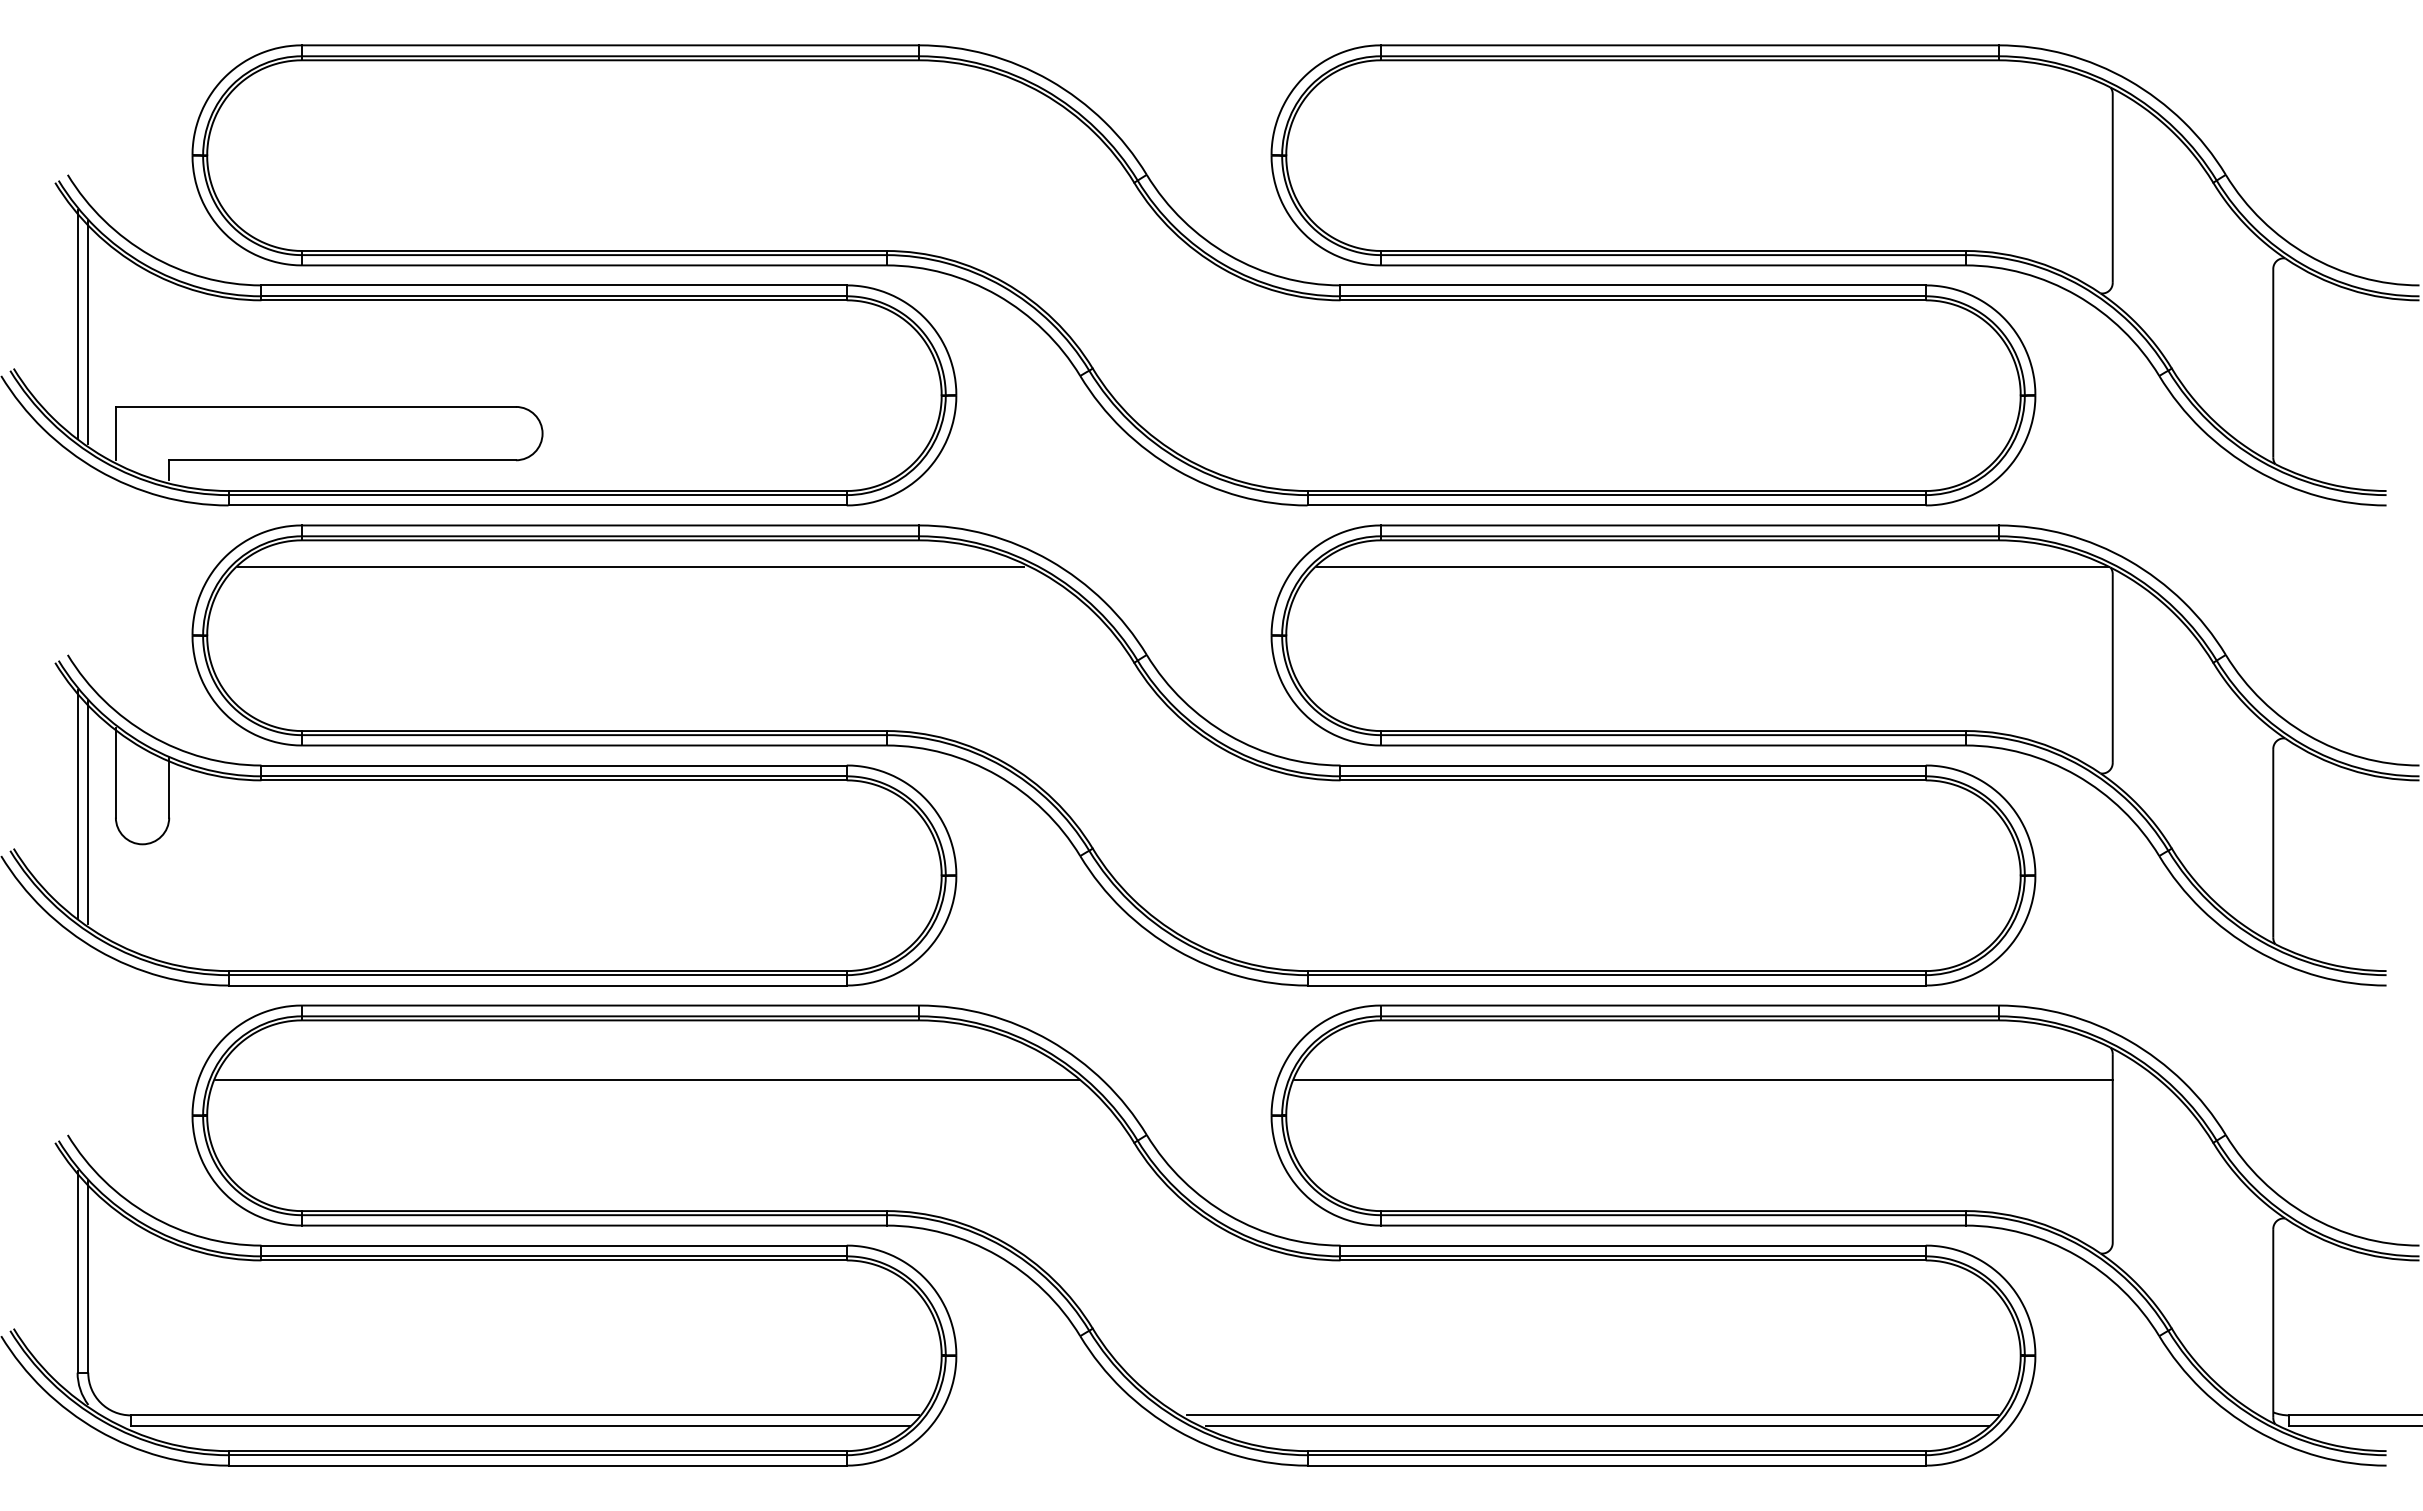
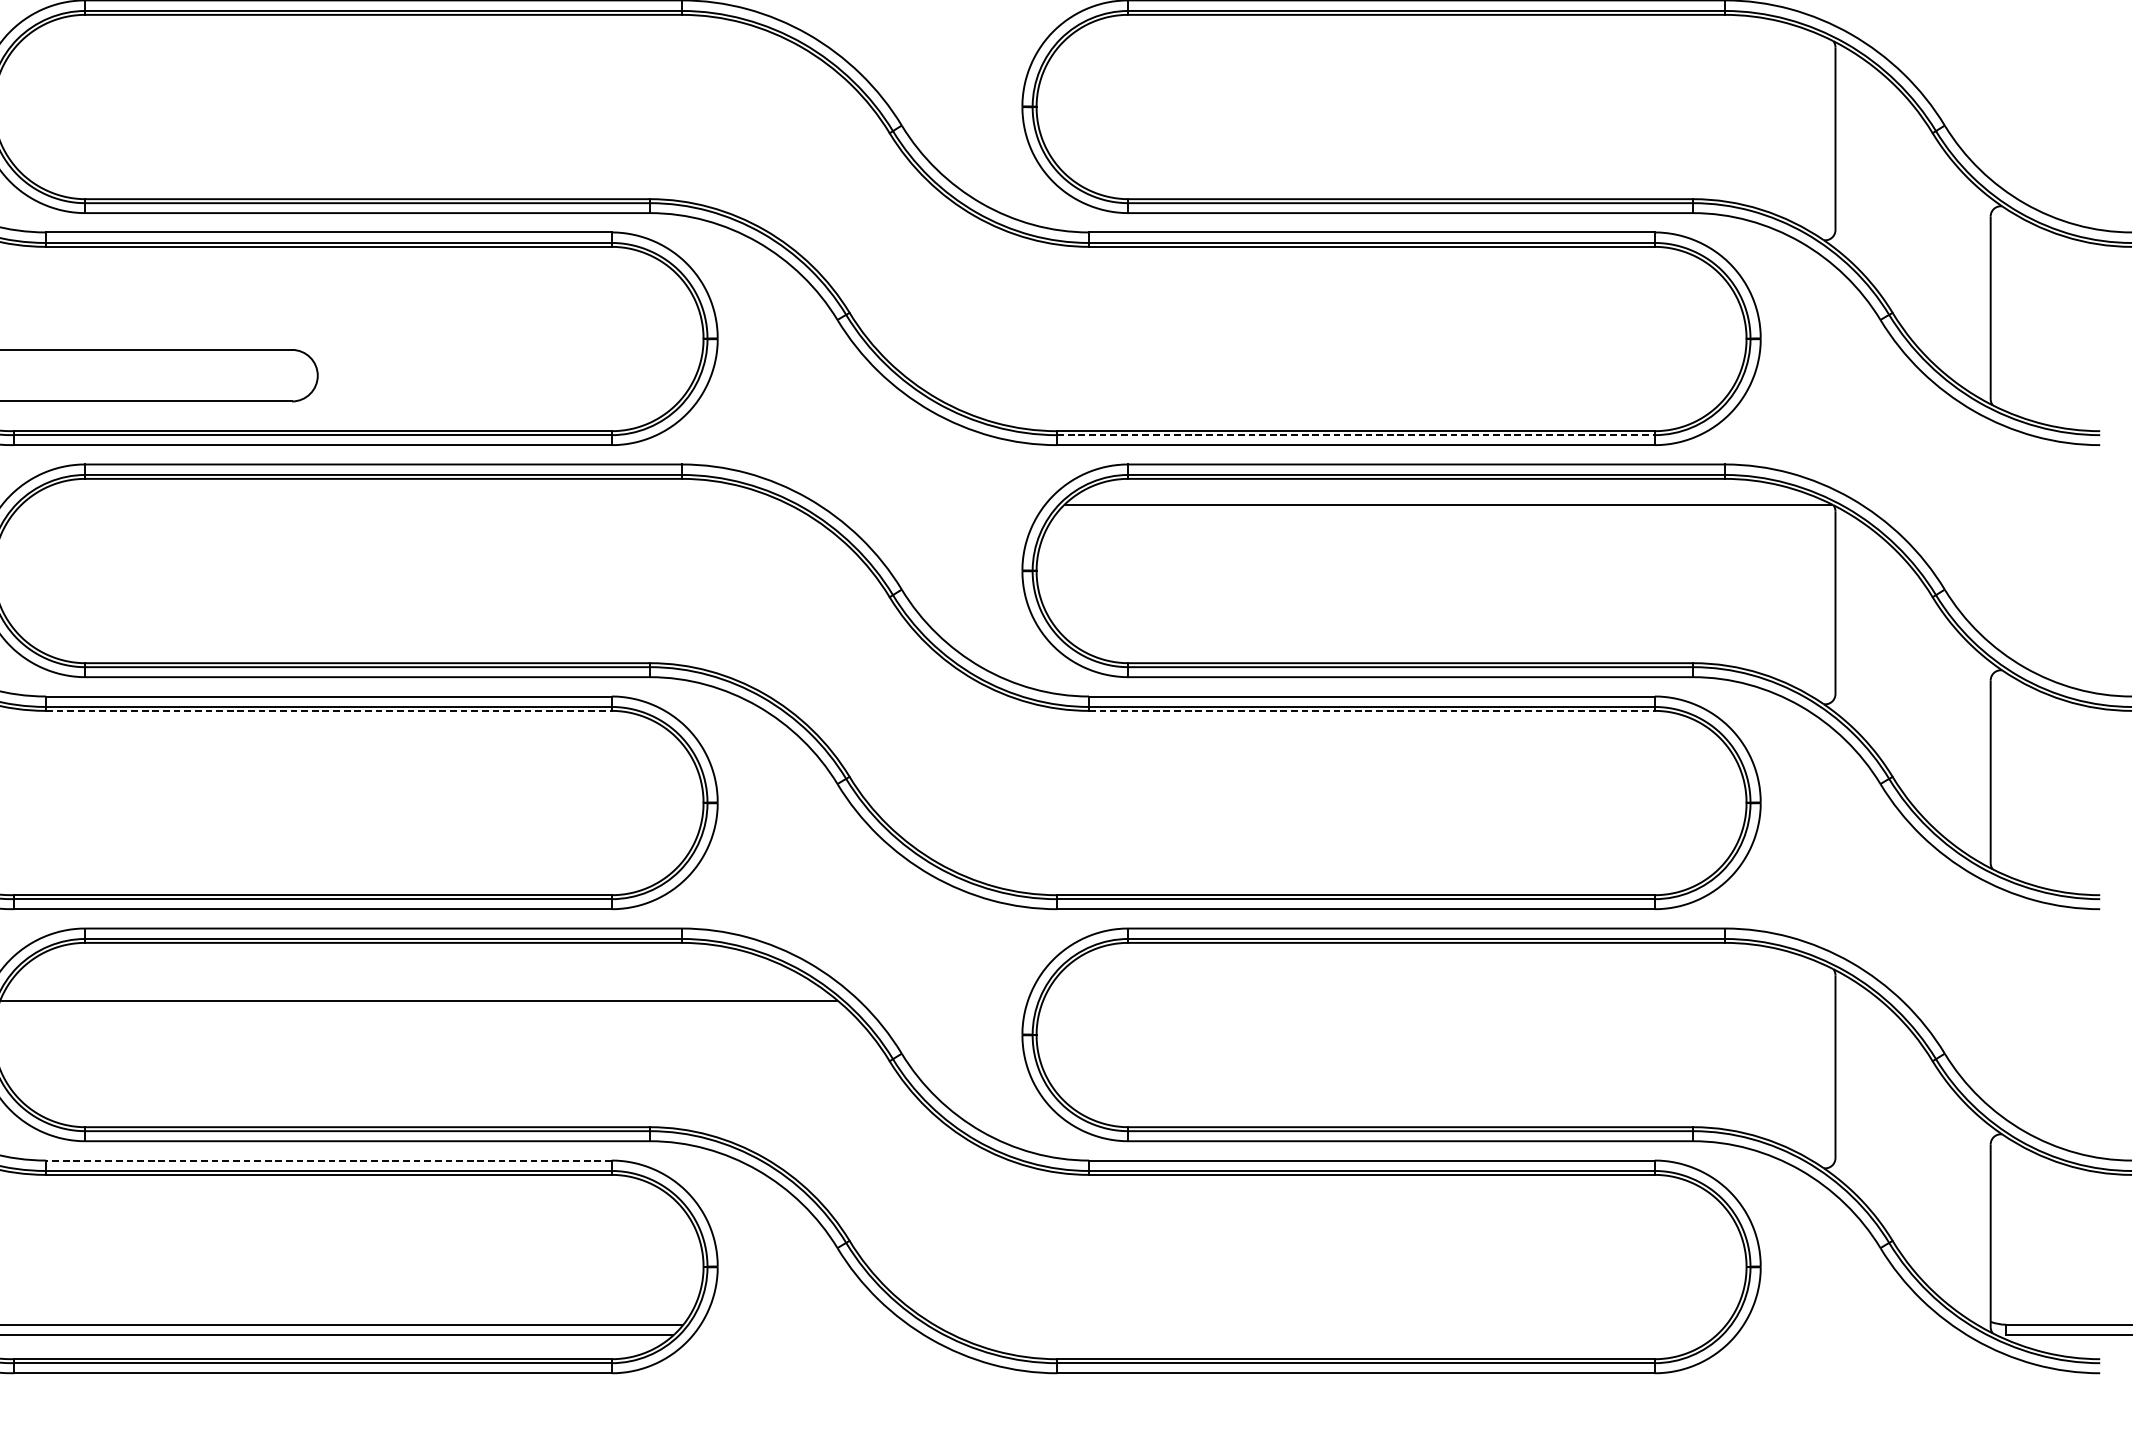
line: (1617, 495) -> (1356, 435), solid -> dashed
line: (630, 566) -> (402, 504), removed
line: (554, 780) -> (329, 711), solid -> dashed
line: (1633, 780) -> (1372, 711), solid -> dashed
line: (1703, 1080) -> (1439, 1000), removed
line: (554, 1245) -> (329, 1160), solid -> dashed
line: (1592, 1415) -> (1332, 1324), removed
line: (1597, 1426) -> (1337, 1335), removed

